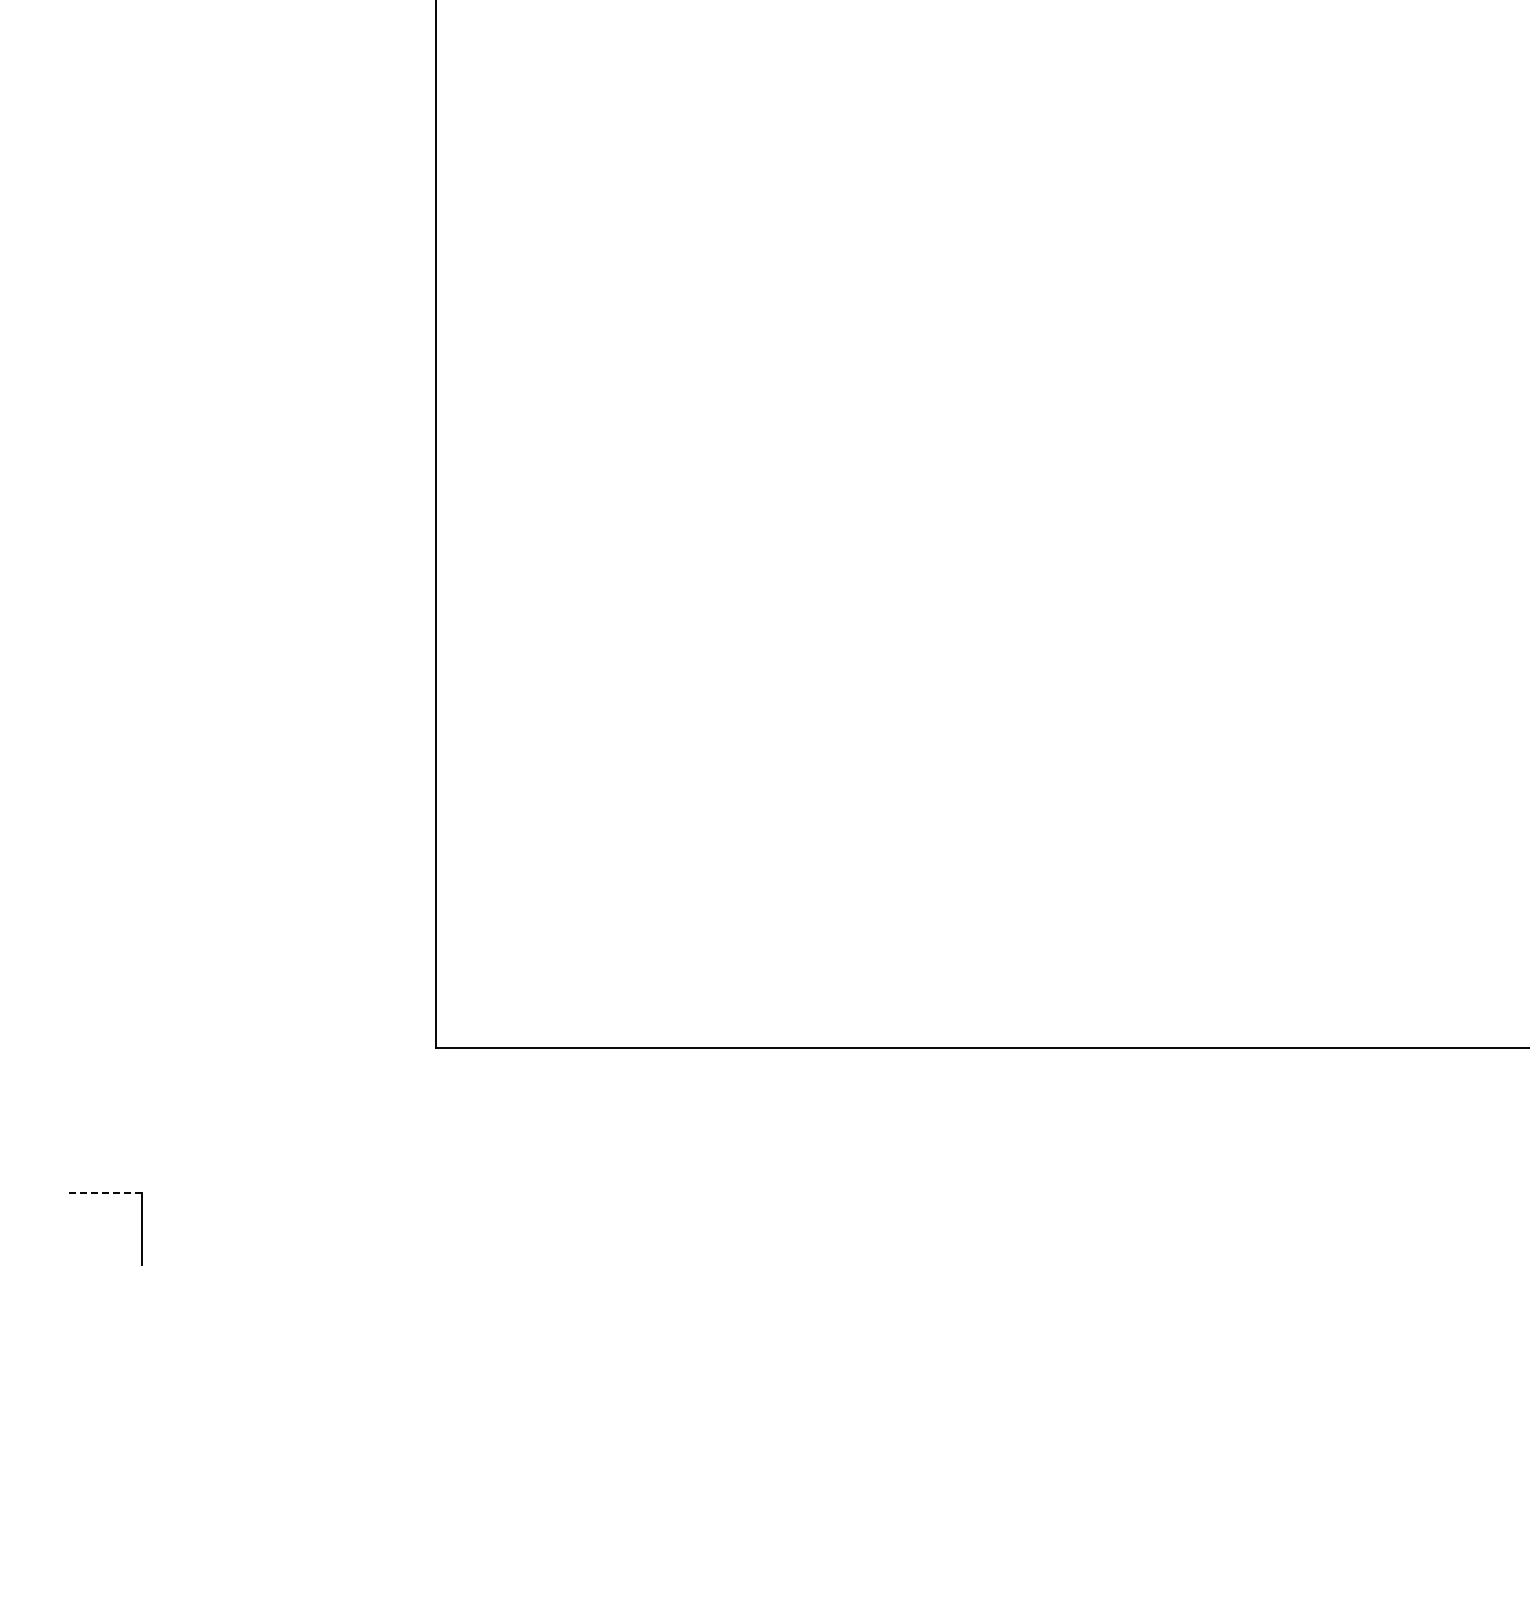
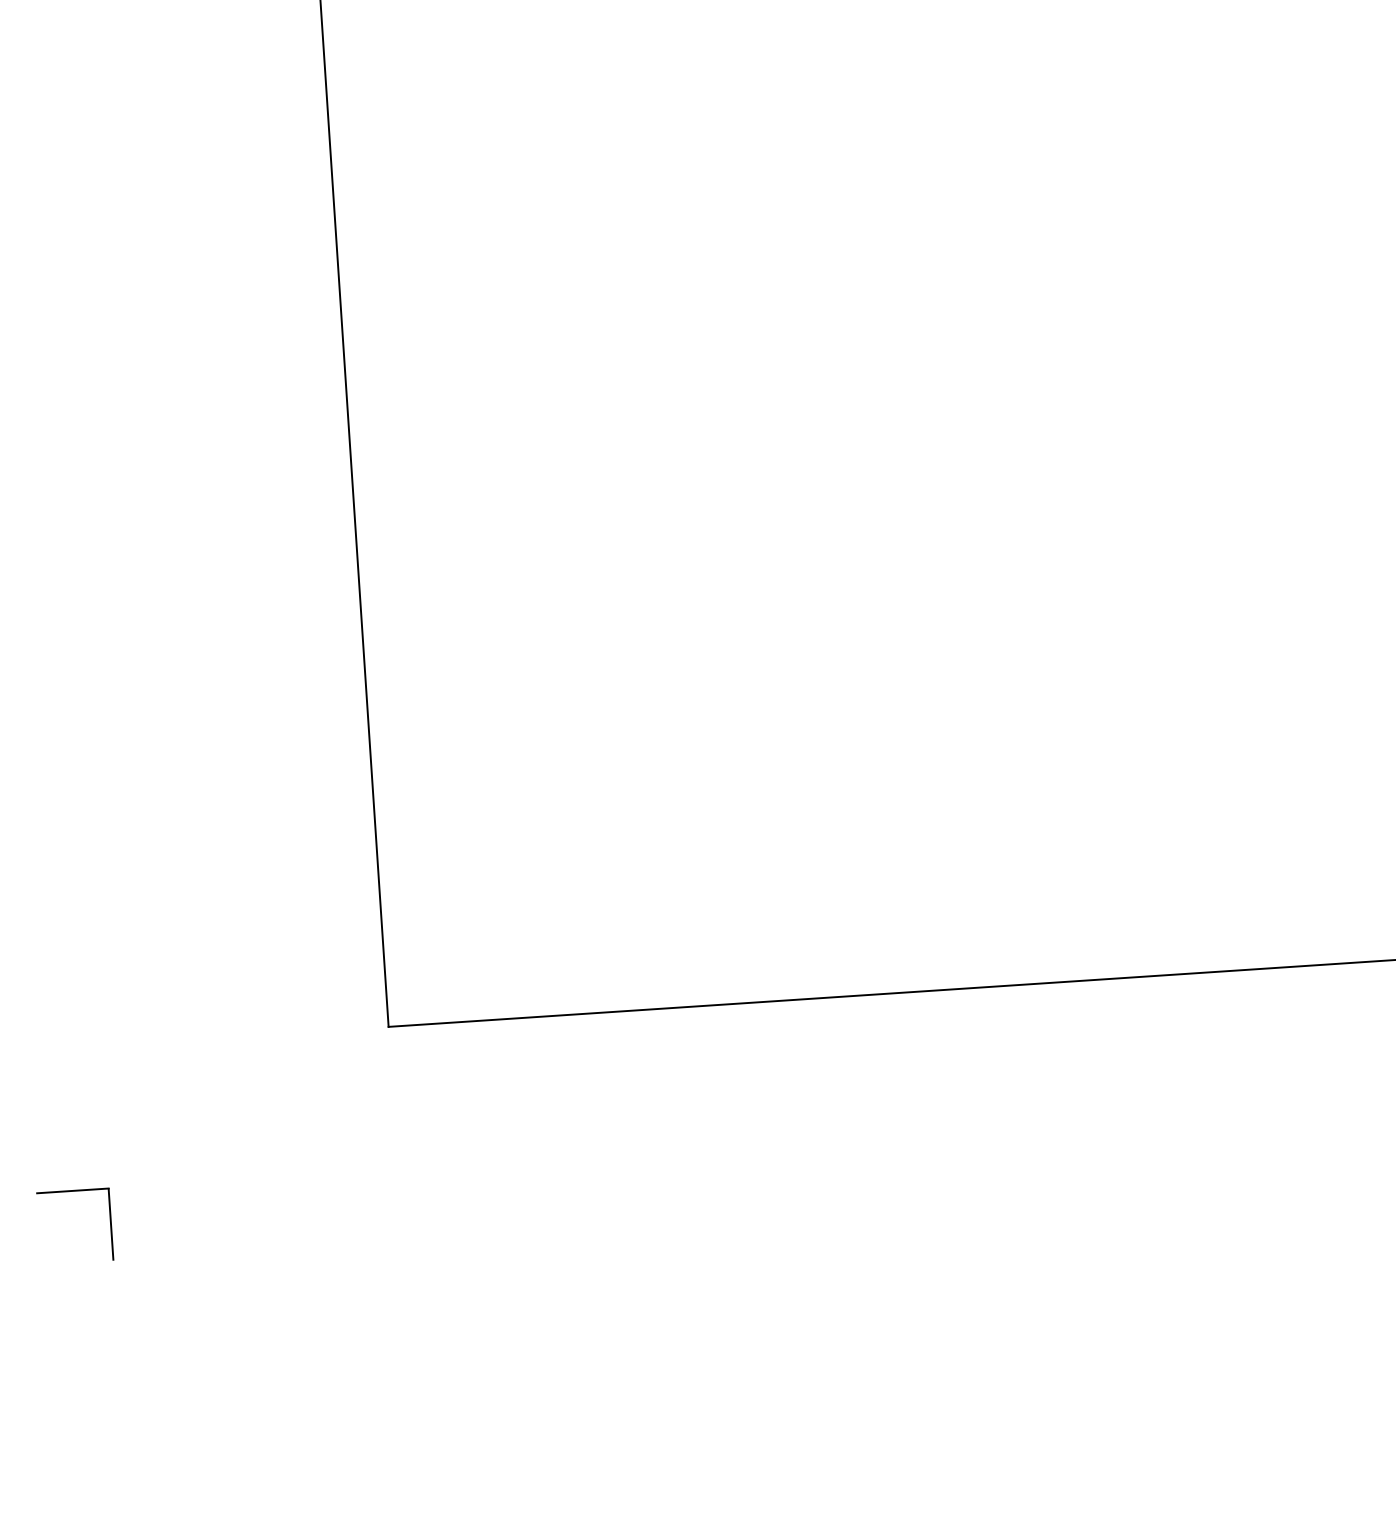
line: (105, 1192) -> (73, 1190), dashed -> solid

